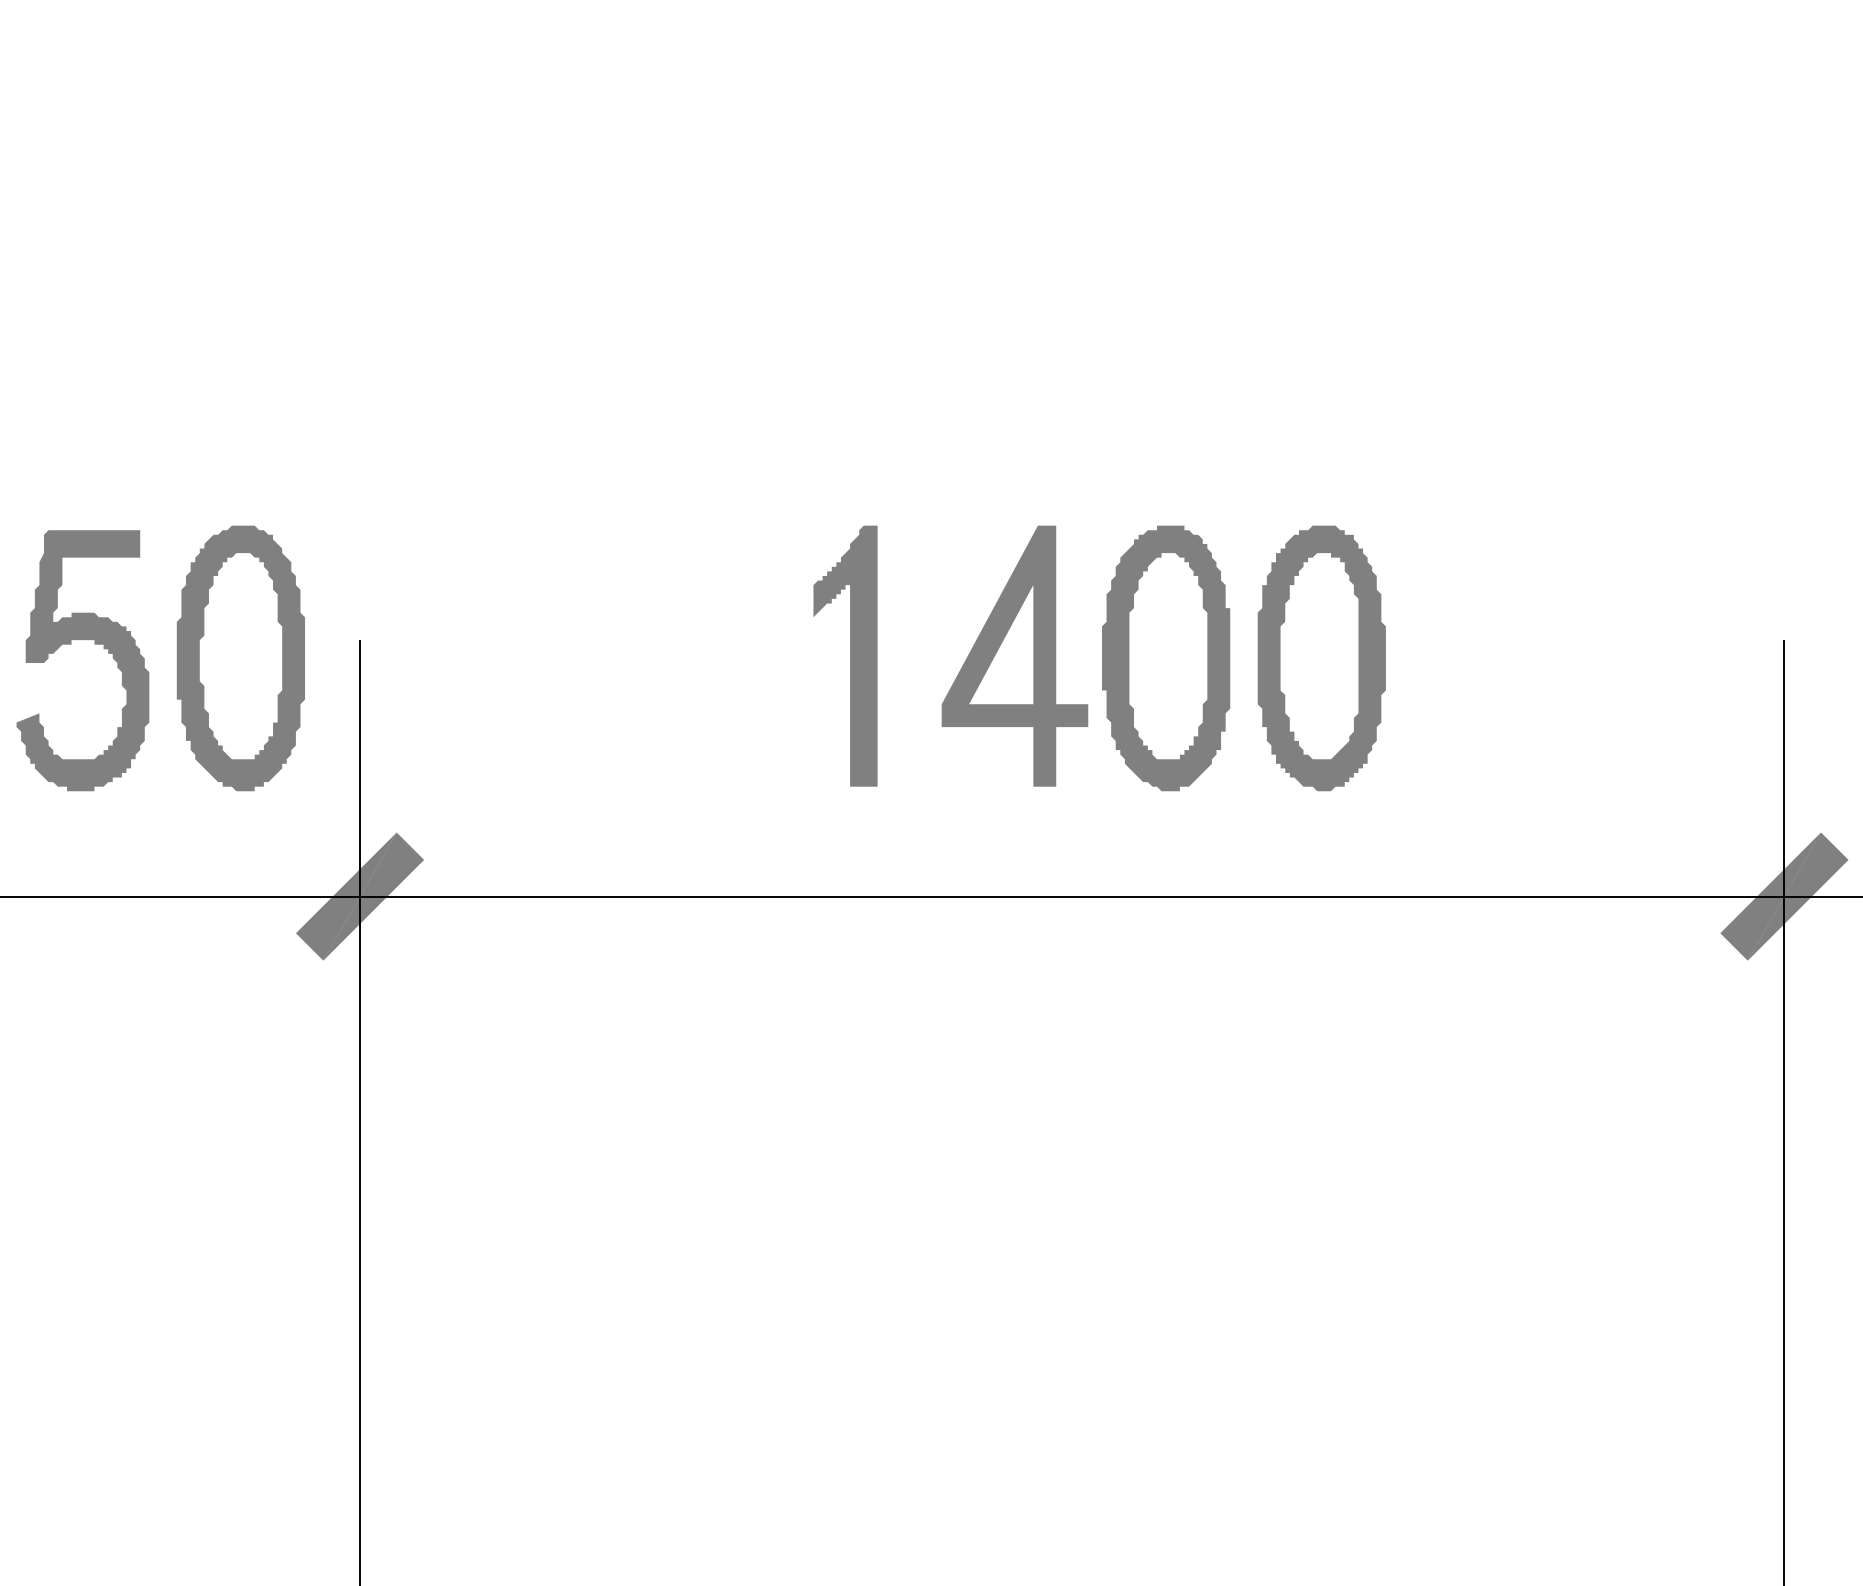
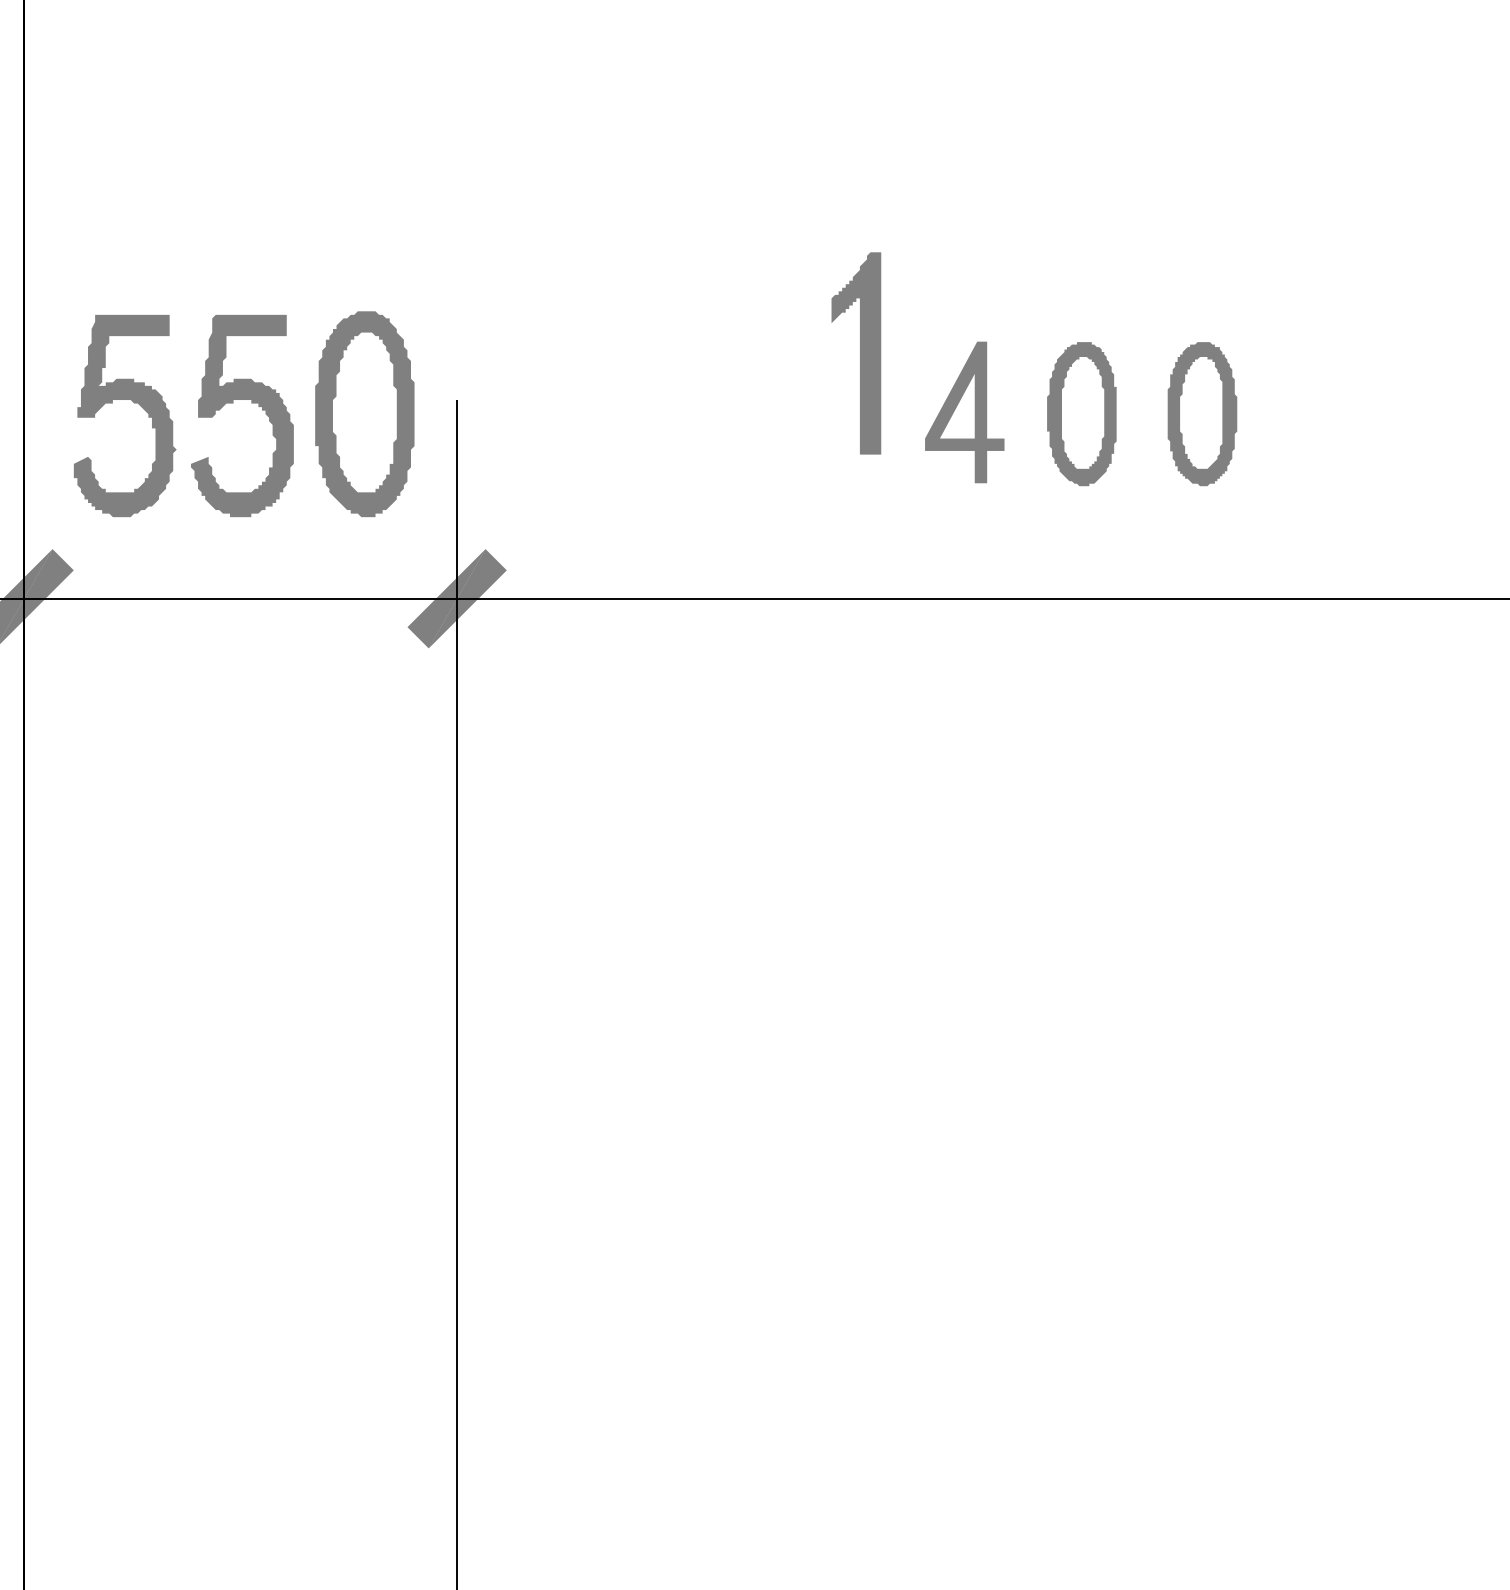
part: (845, 656) -> (856, 353), moved
part: (1014, 656) -> (964, 412), size x0.7
part: (1165, 657) -> (1081, 413), size x0.7
part: (1321, 657) -> (1202, 413), size x0.7

